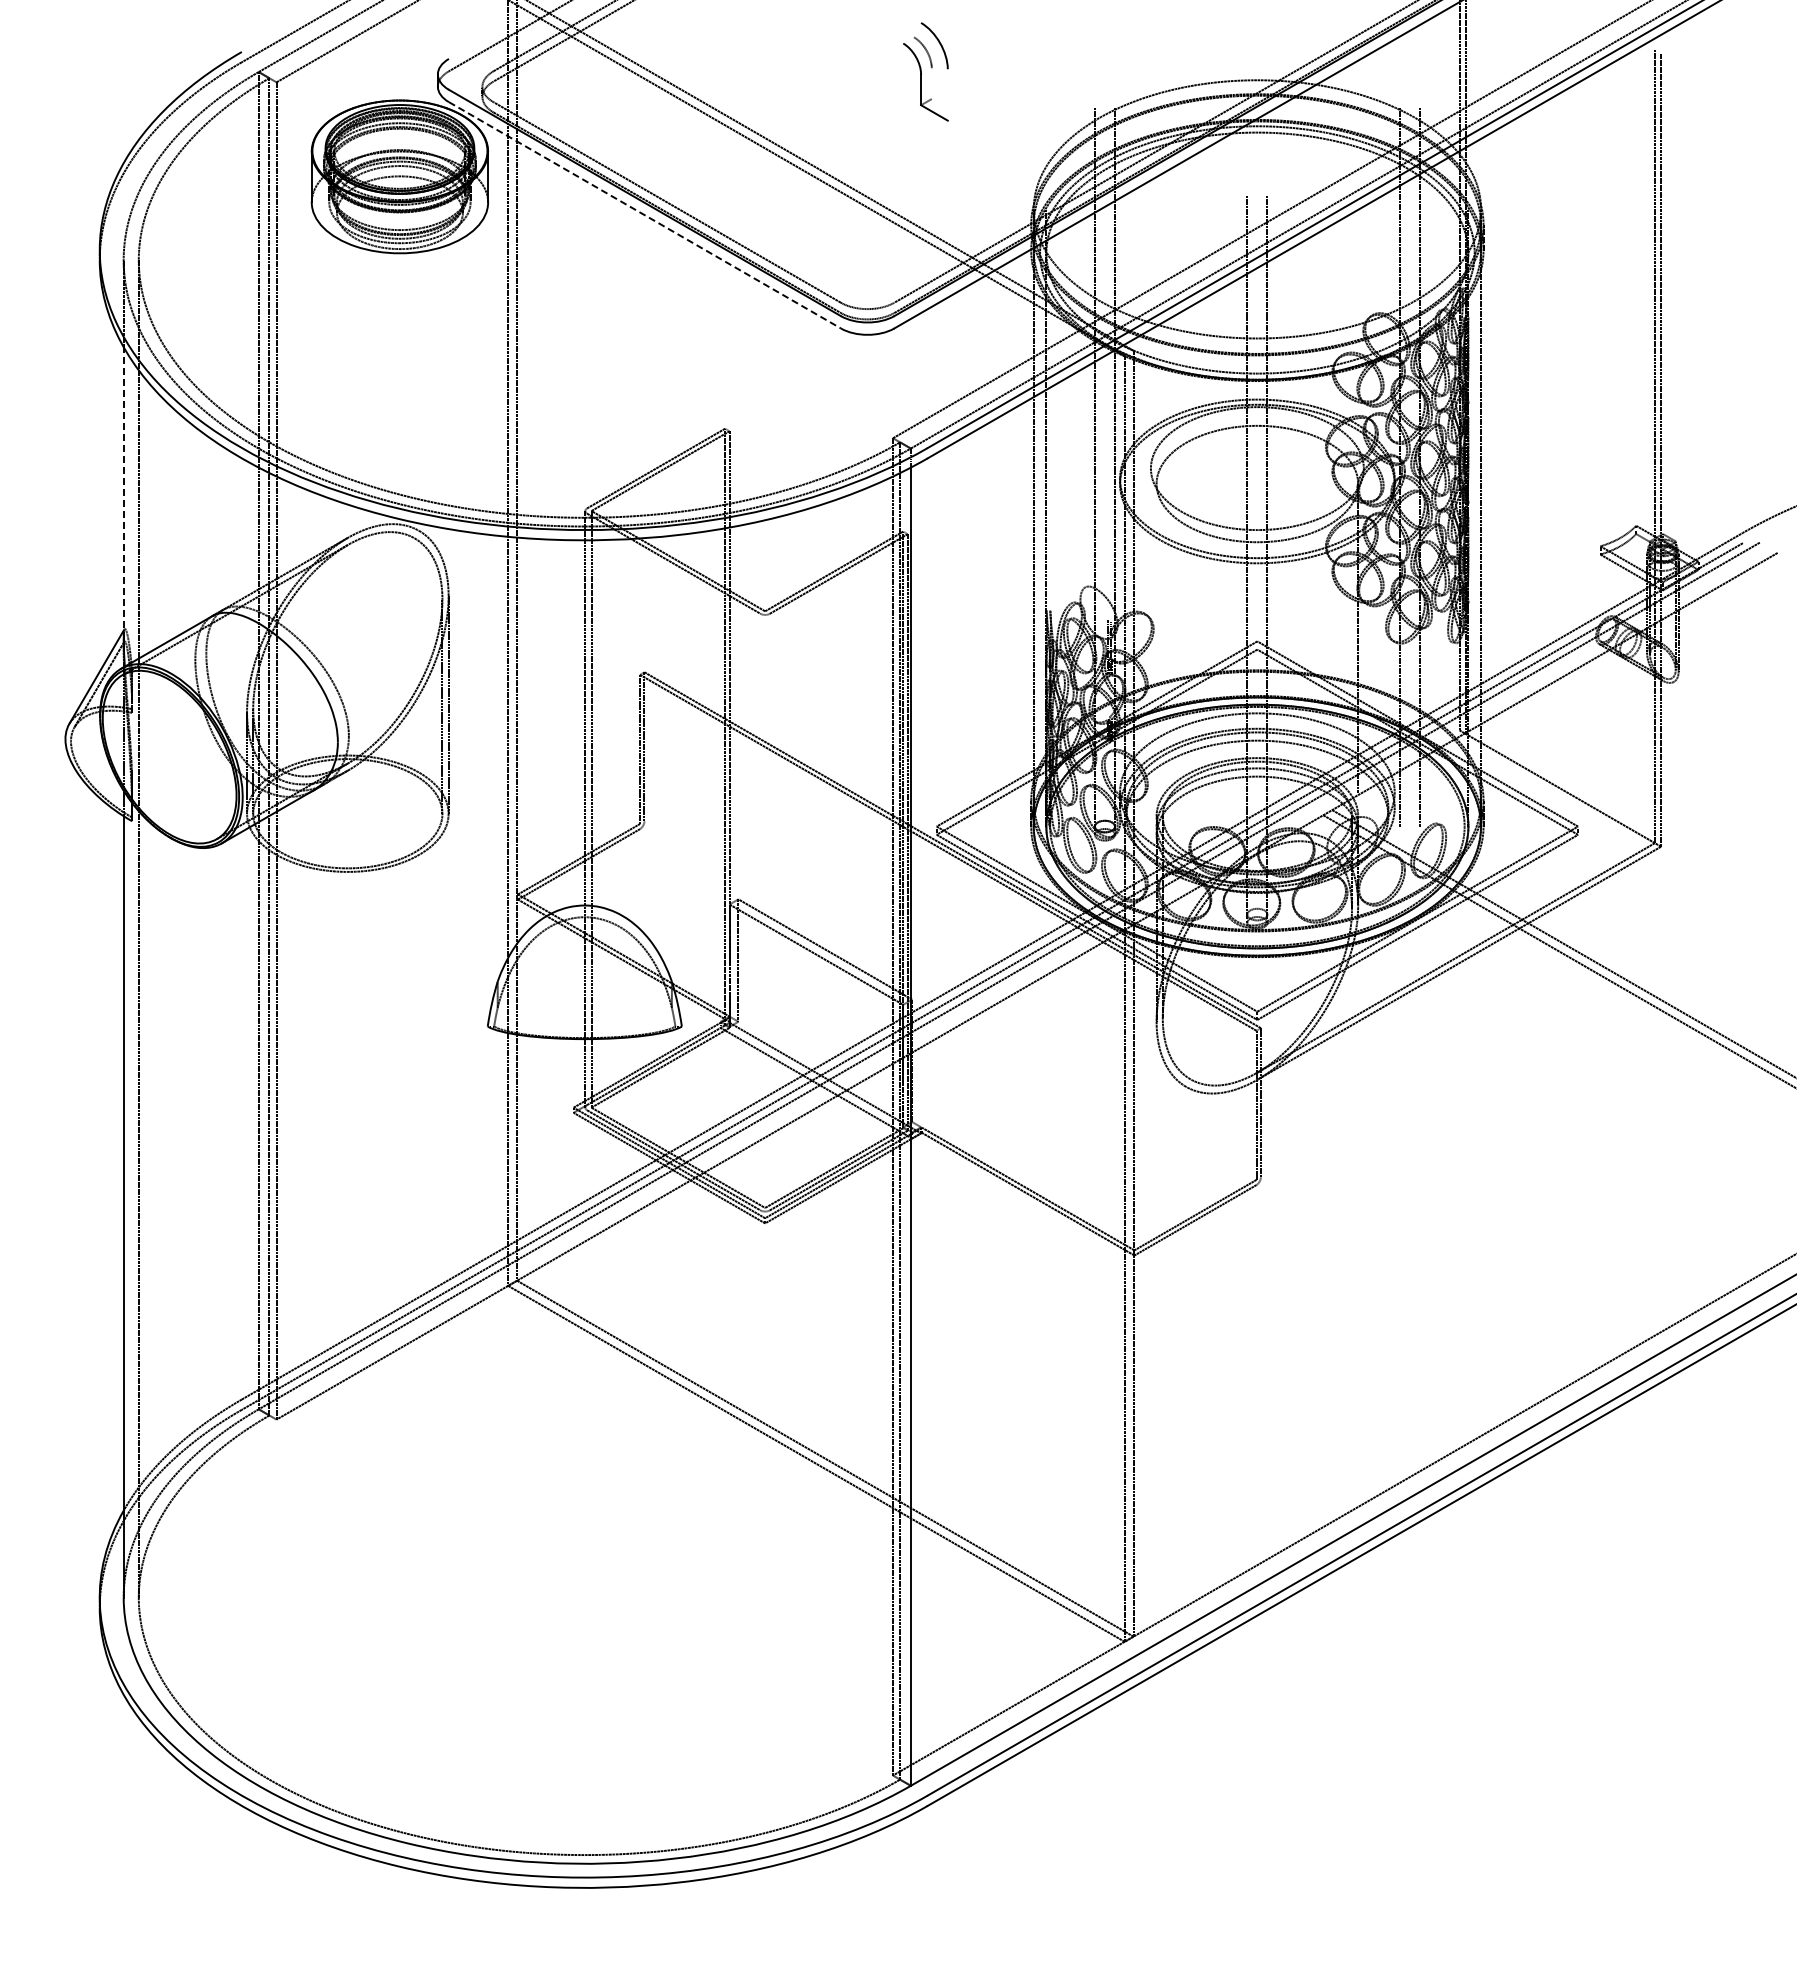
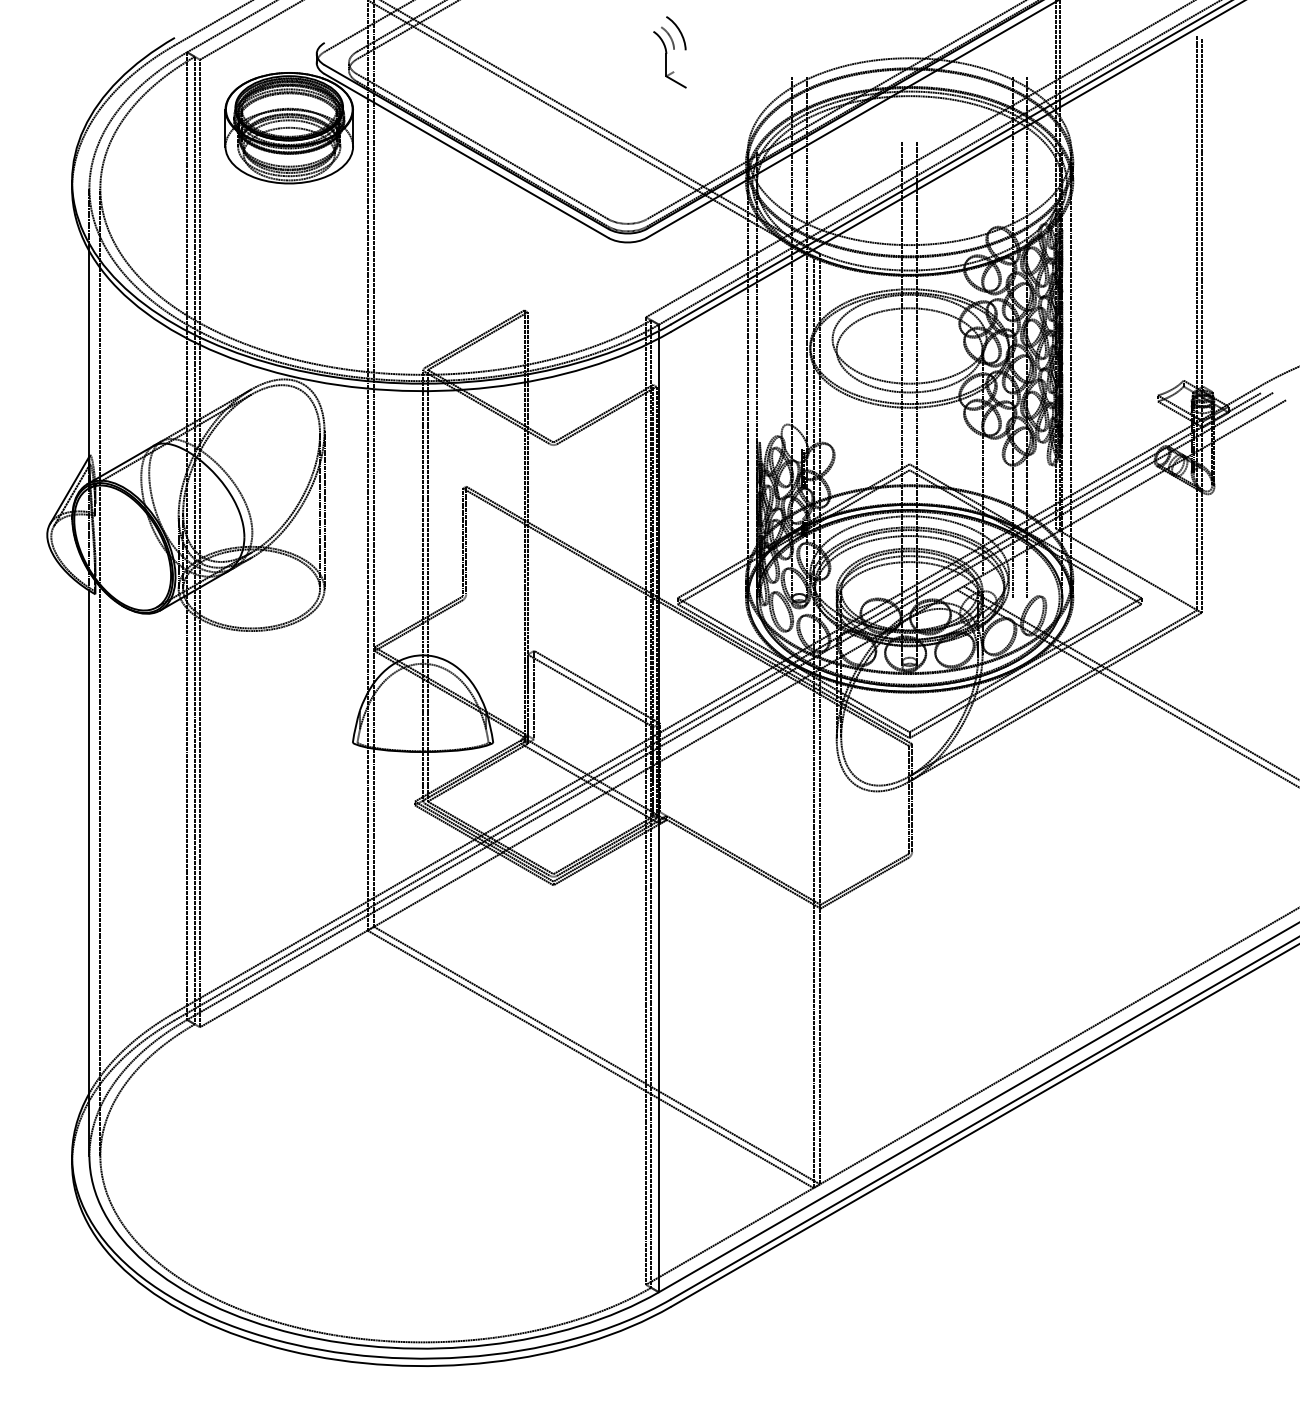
line: (645, 215) -> (466, 156), dashed -> solid
line: (123, 492) -> (89, 356), dashed -> solid

